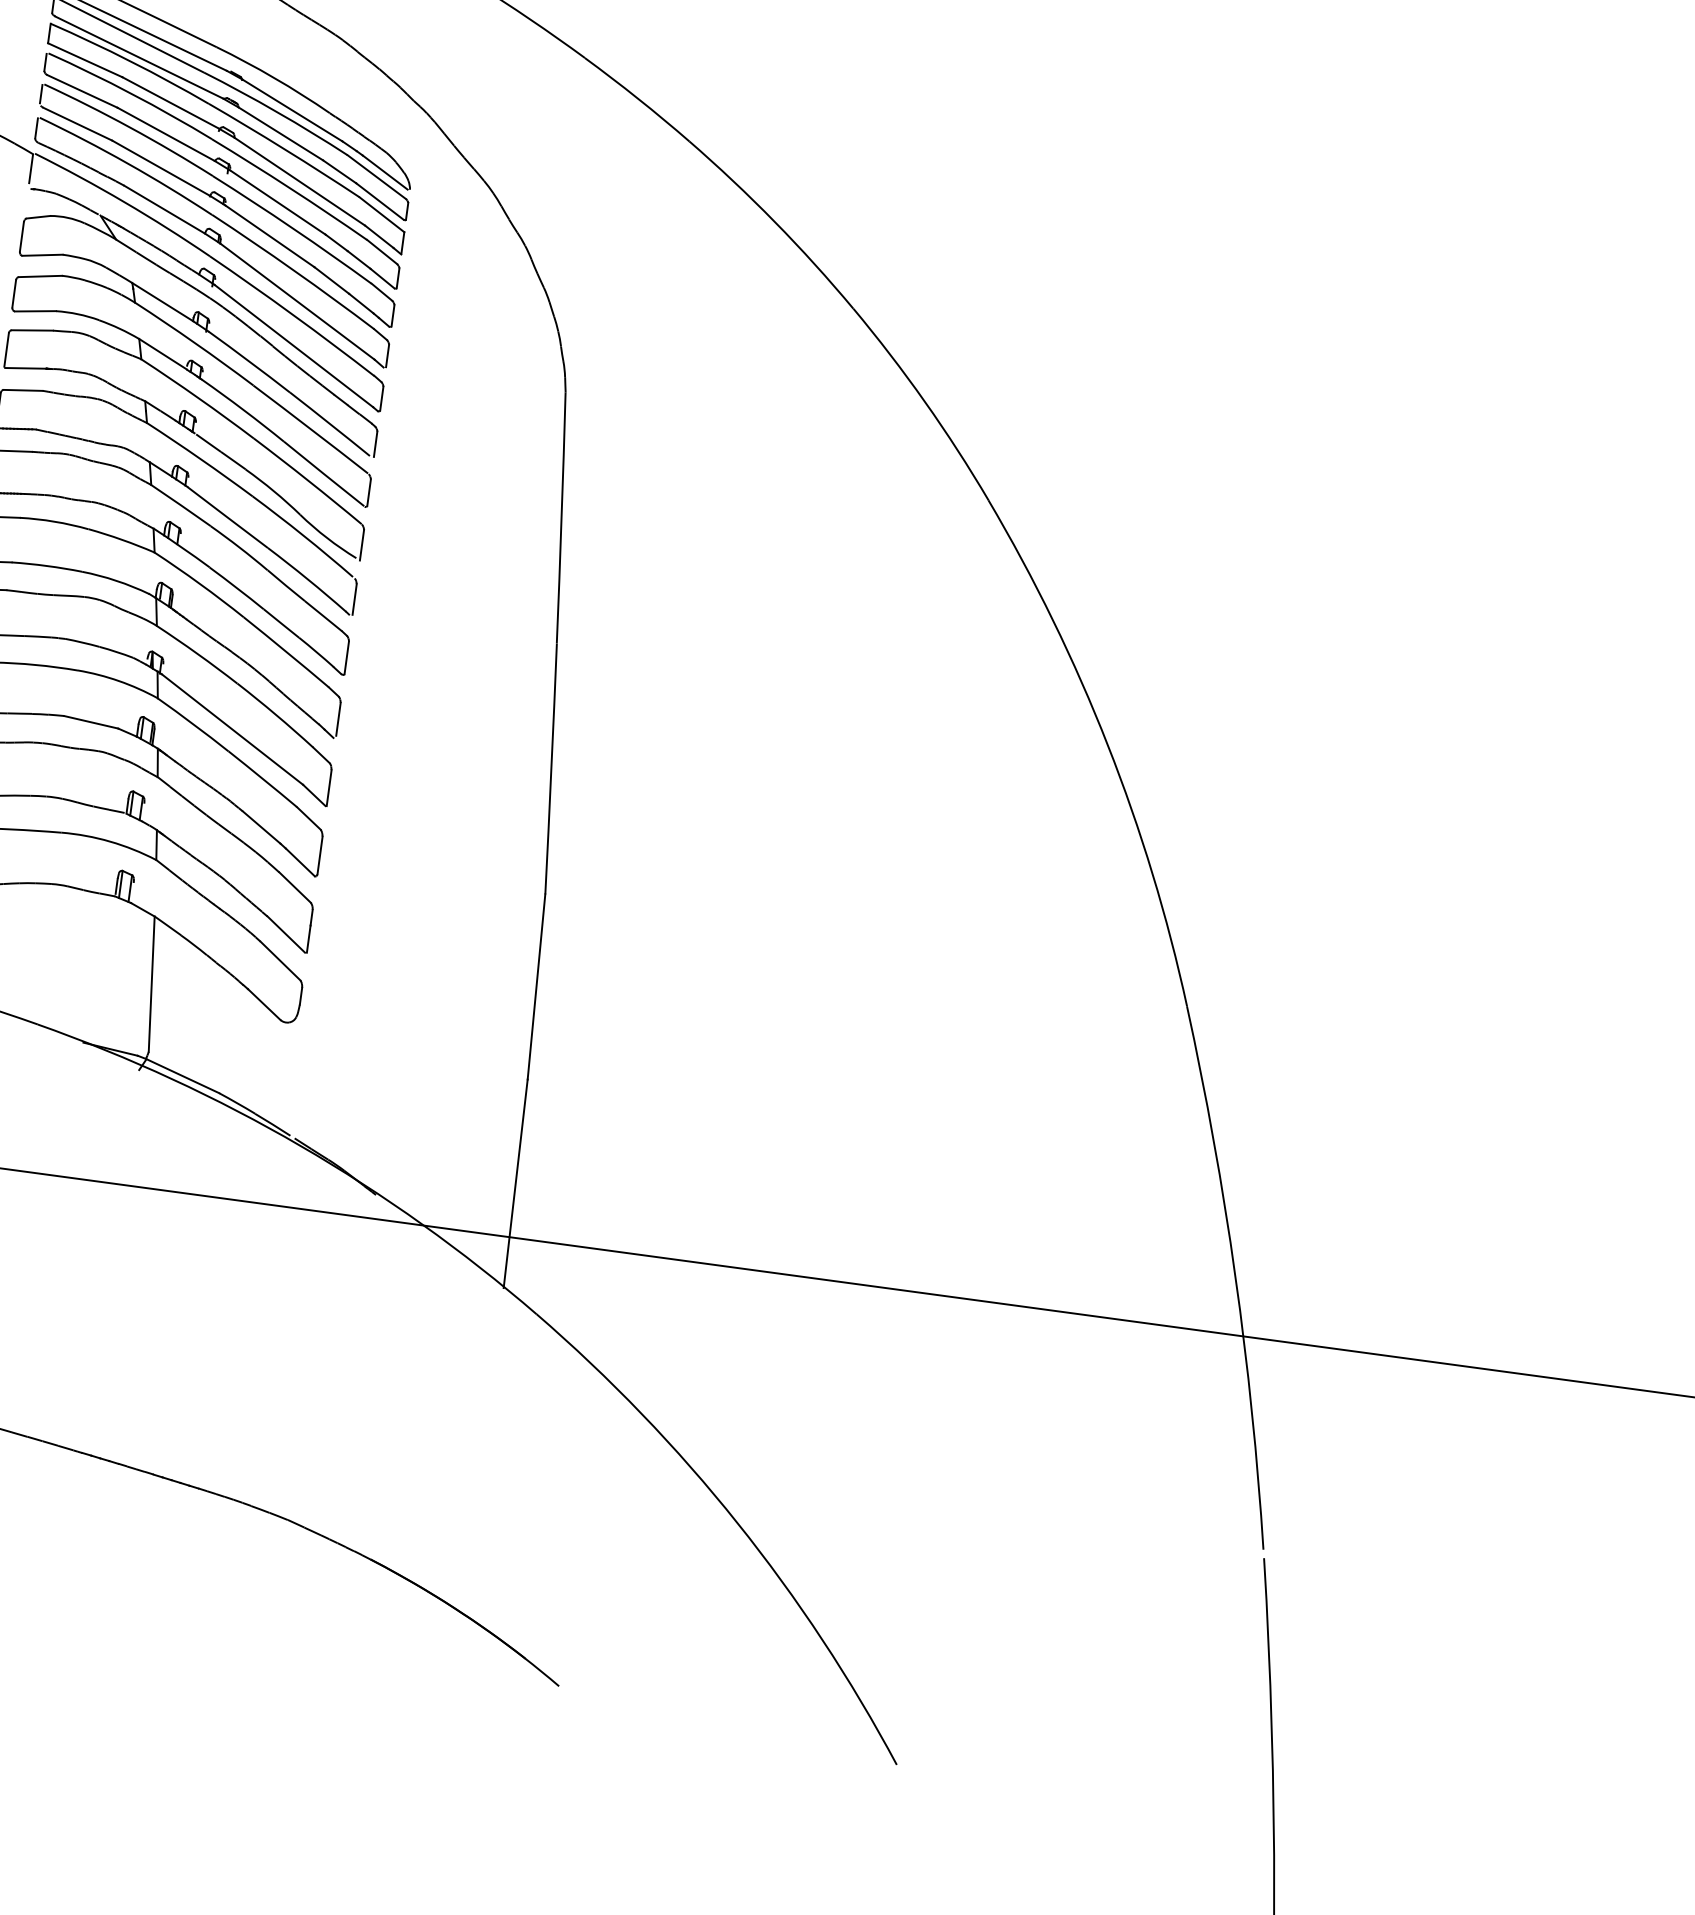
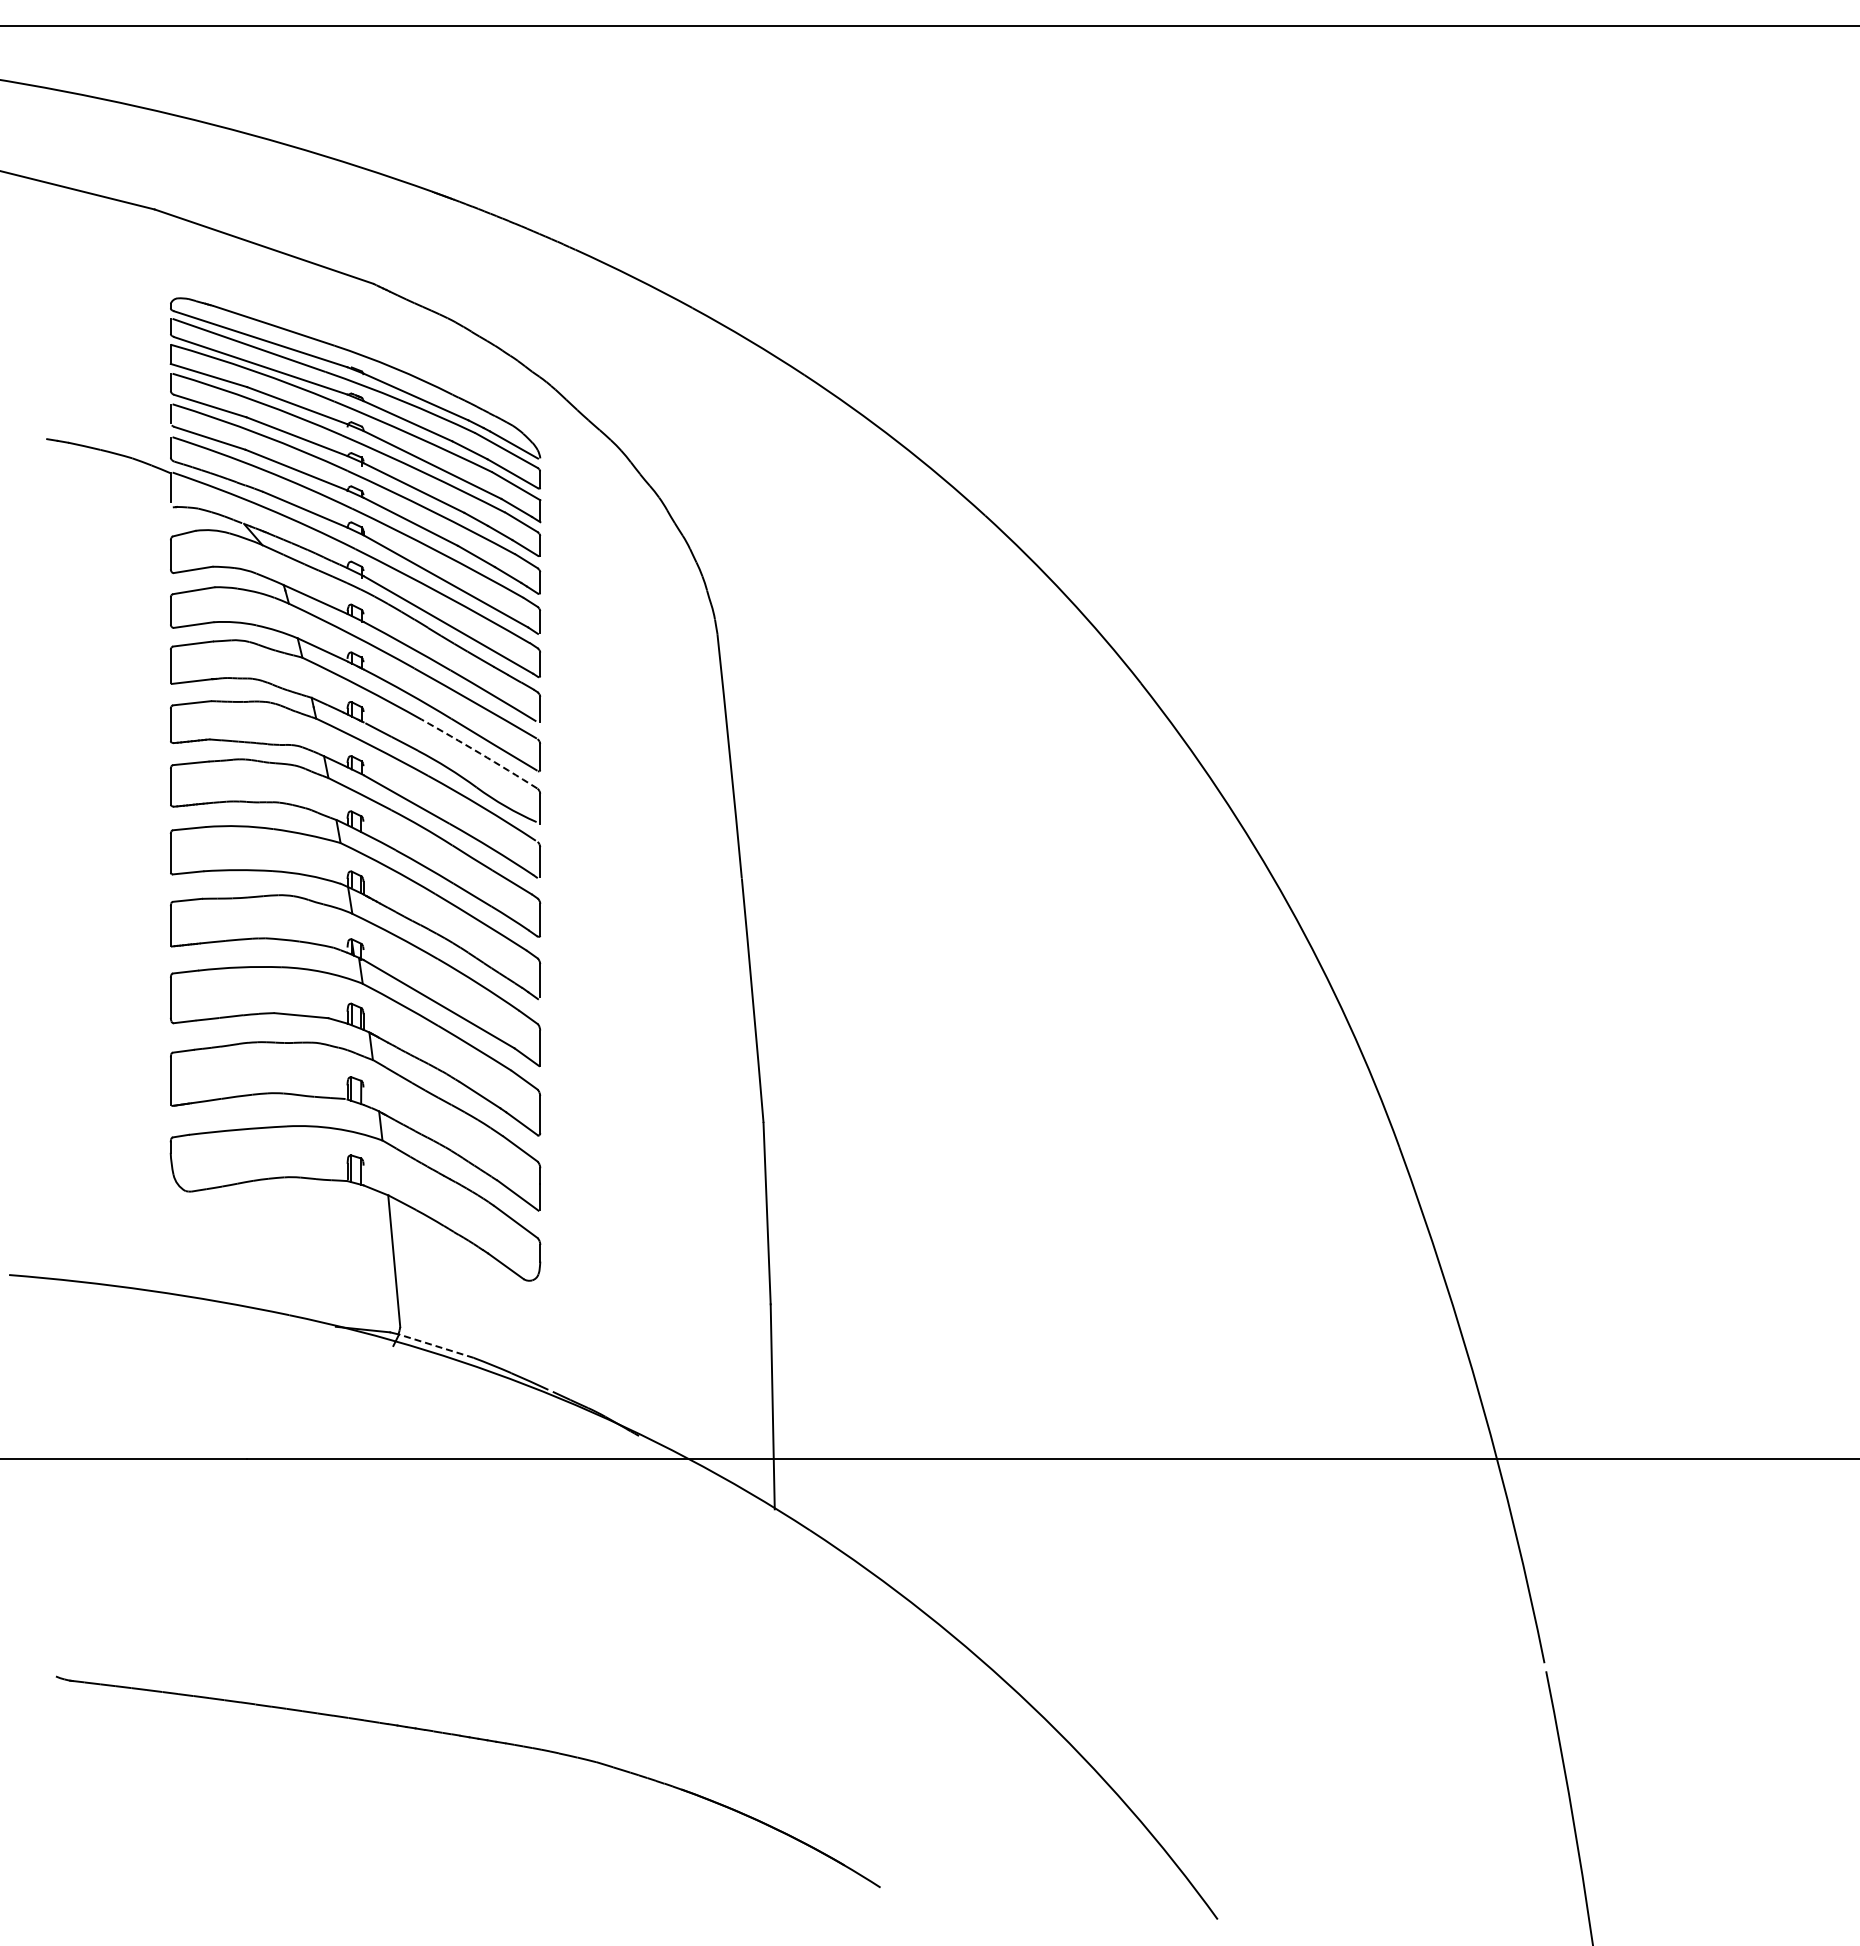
arc: (307, 480) -> (479, 753), solid -> dashed
line: (181, 1076) -> (435, 1346), solid -> dashed

